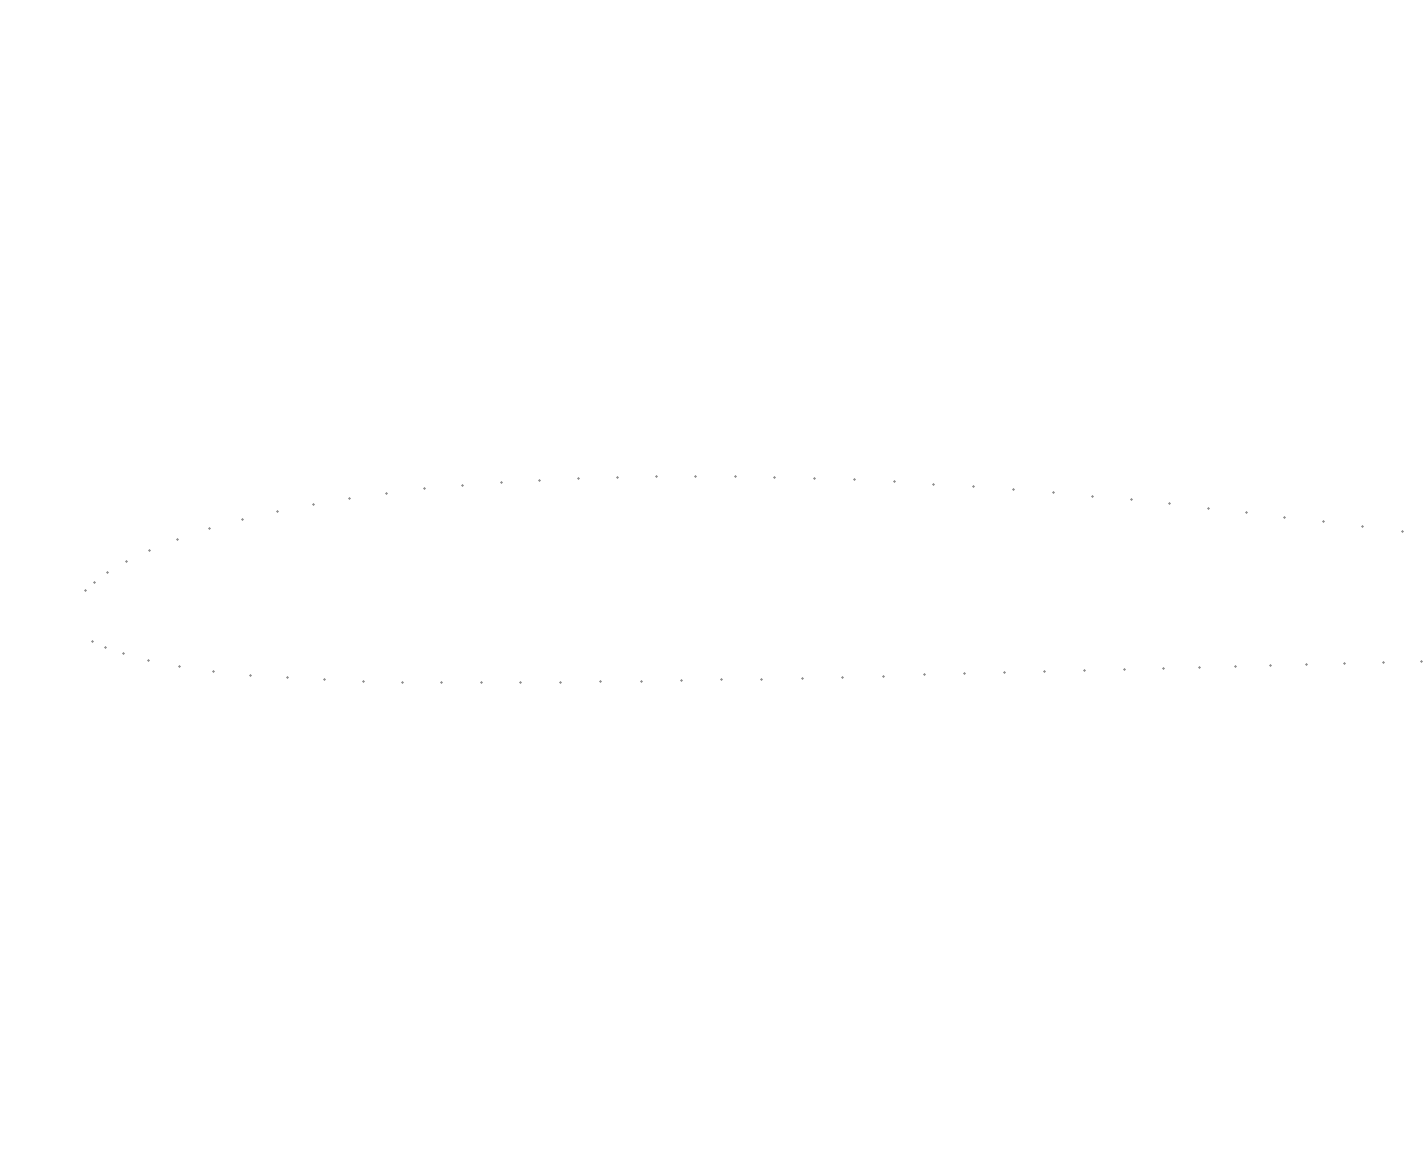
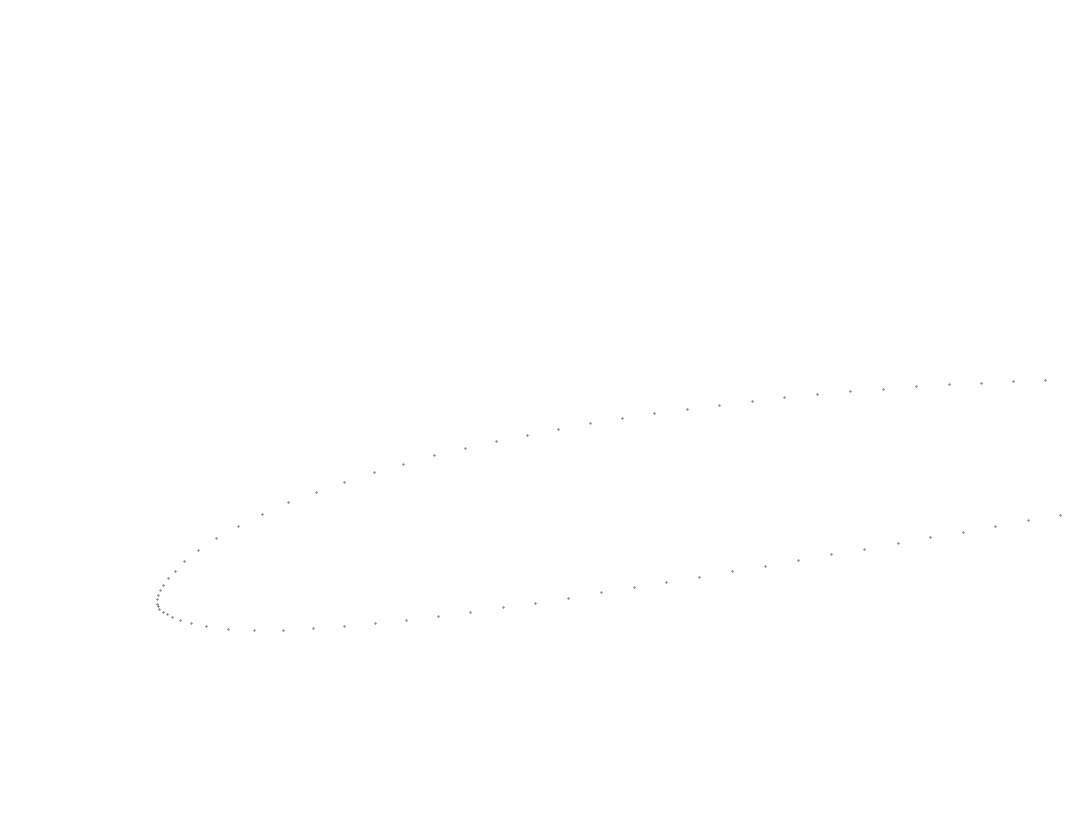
part: (68, 618) -> (158, 603), added

